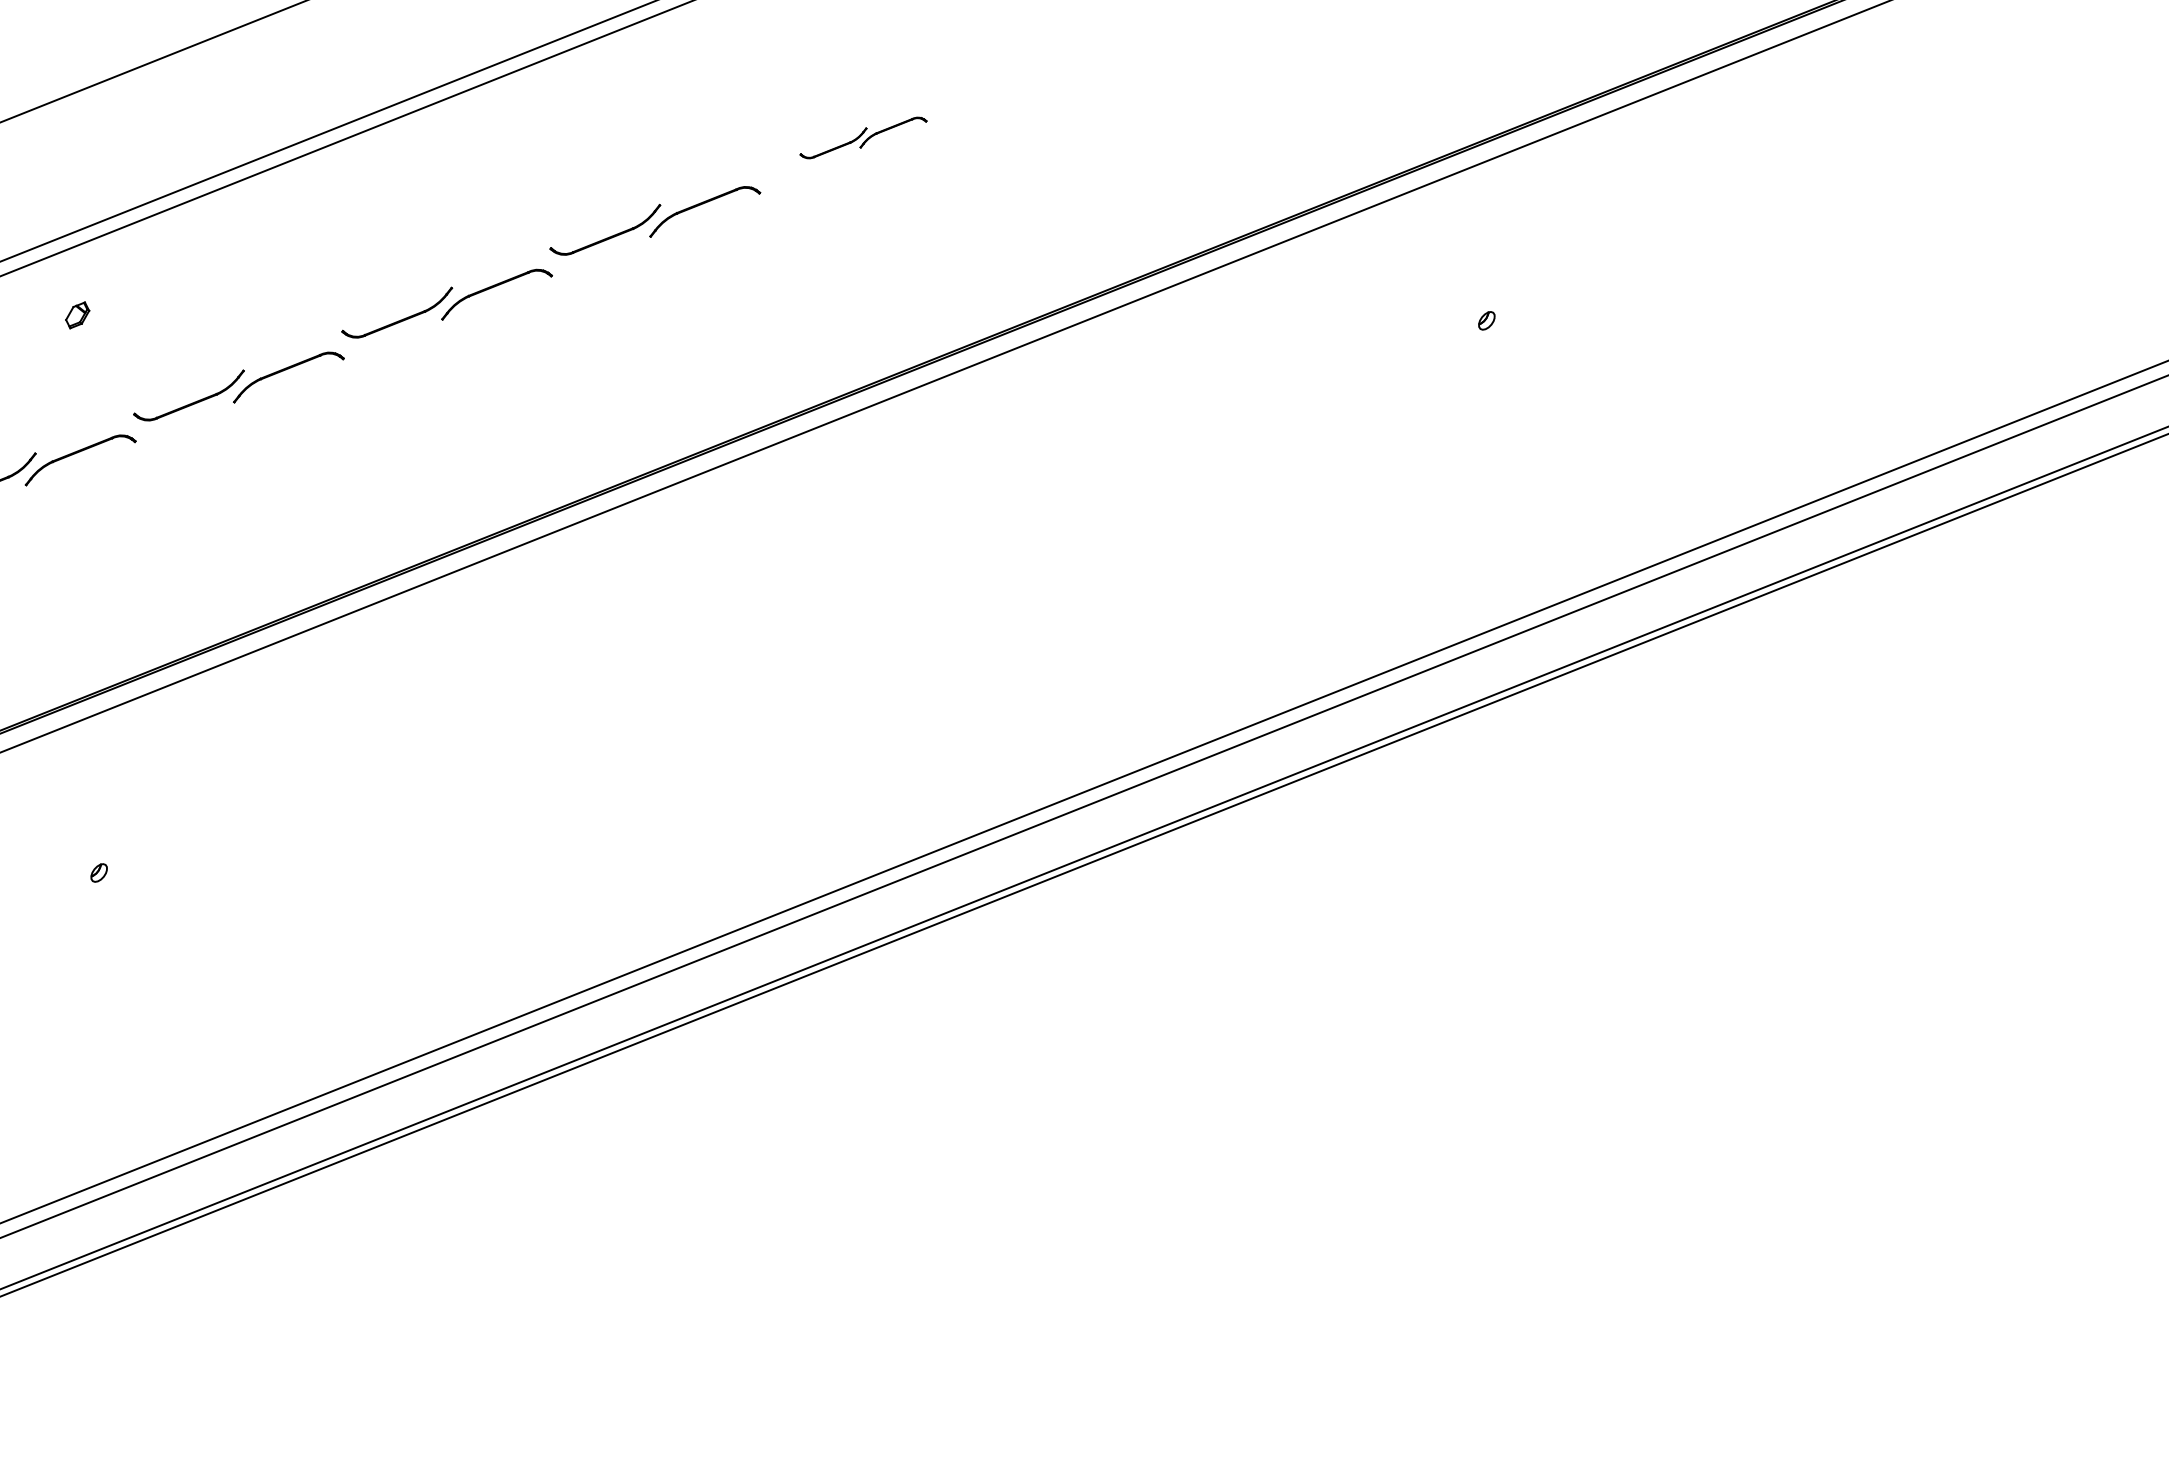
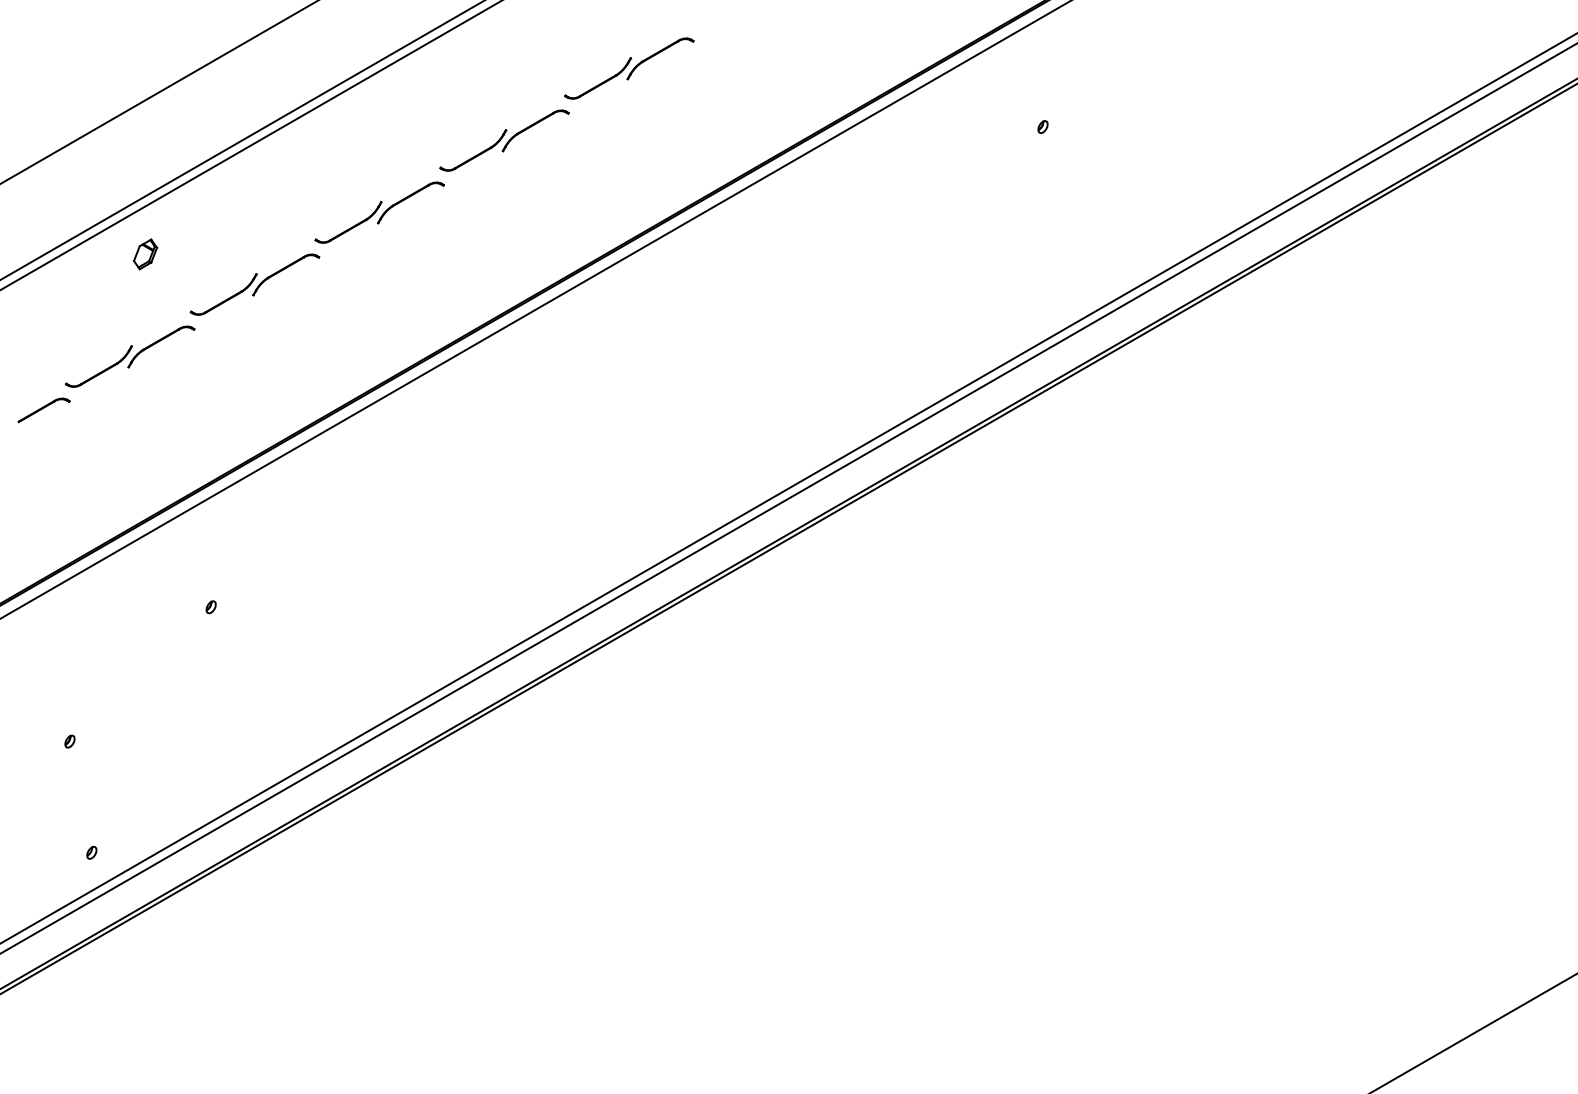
part: (863, 137) -> (629, 68), size x1.67
part: (77, 315) -> (145, 254), size x1.67

